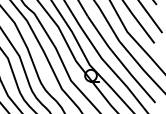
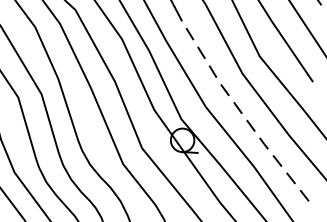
line: (119, 60) -> (241, 112), solid -> dashed

